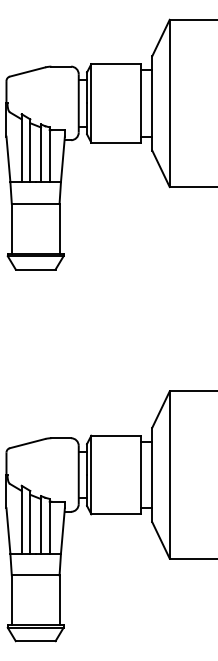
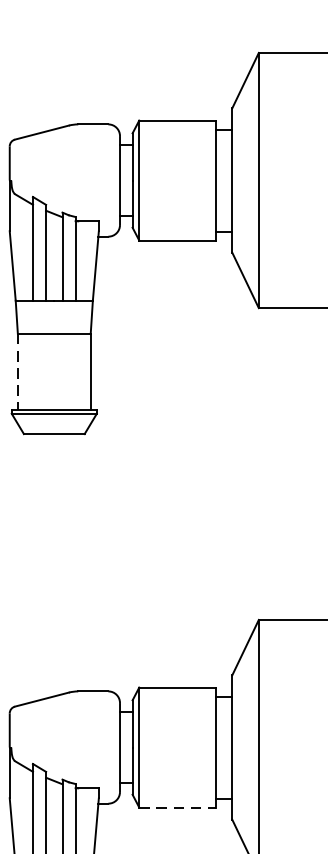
line: (11, 228) -> (17, 371), solid -> dashed
line: (116, 514) -> (177, 807), solid -> dashed

